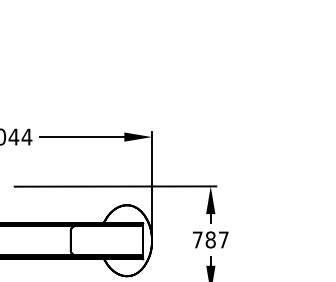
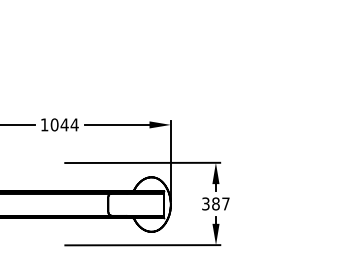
text: (197, 239) -> (205, 203), 787 -> 387

